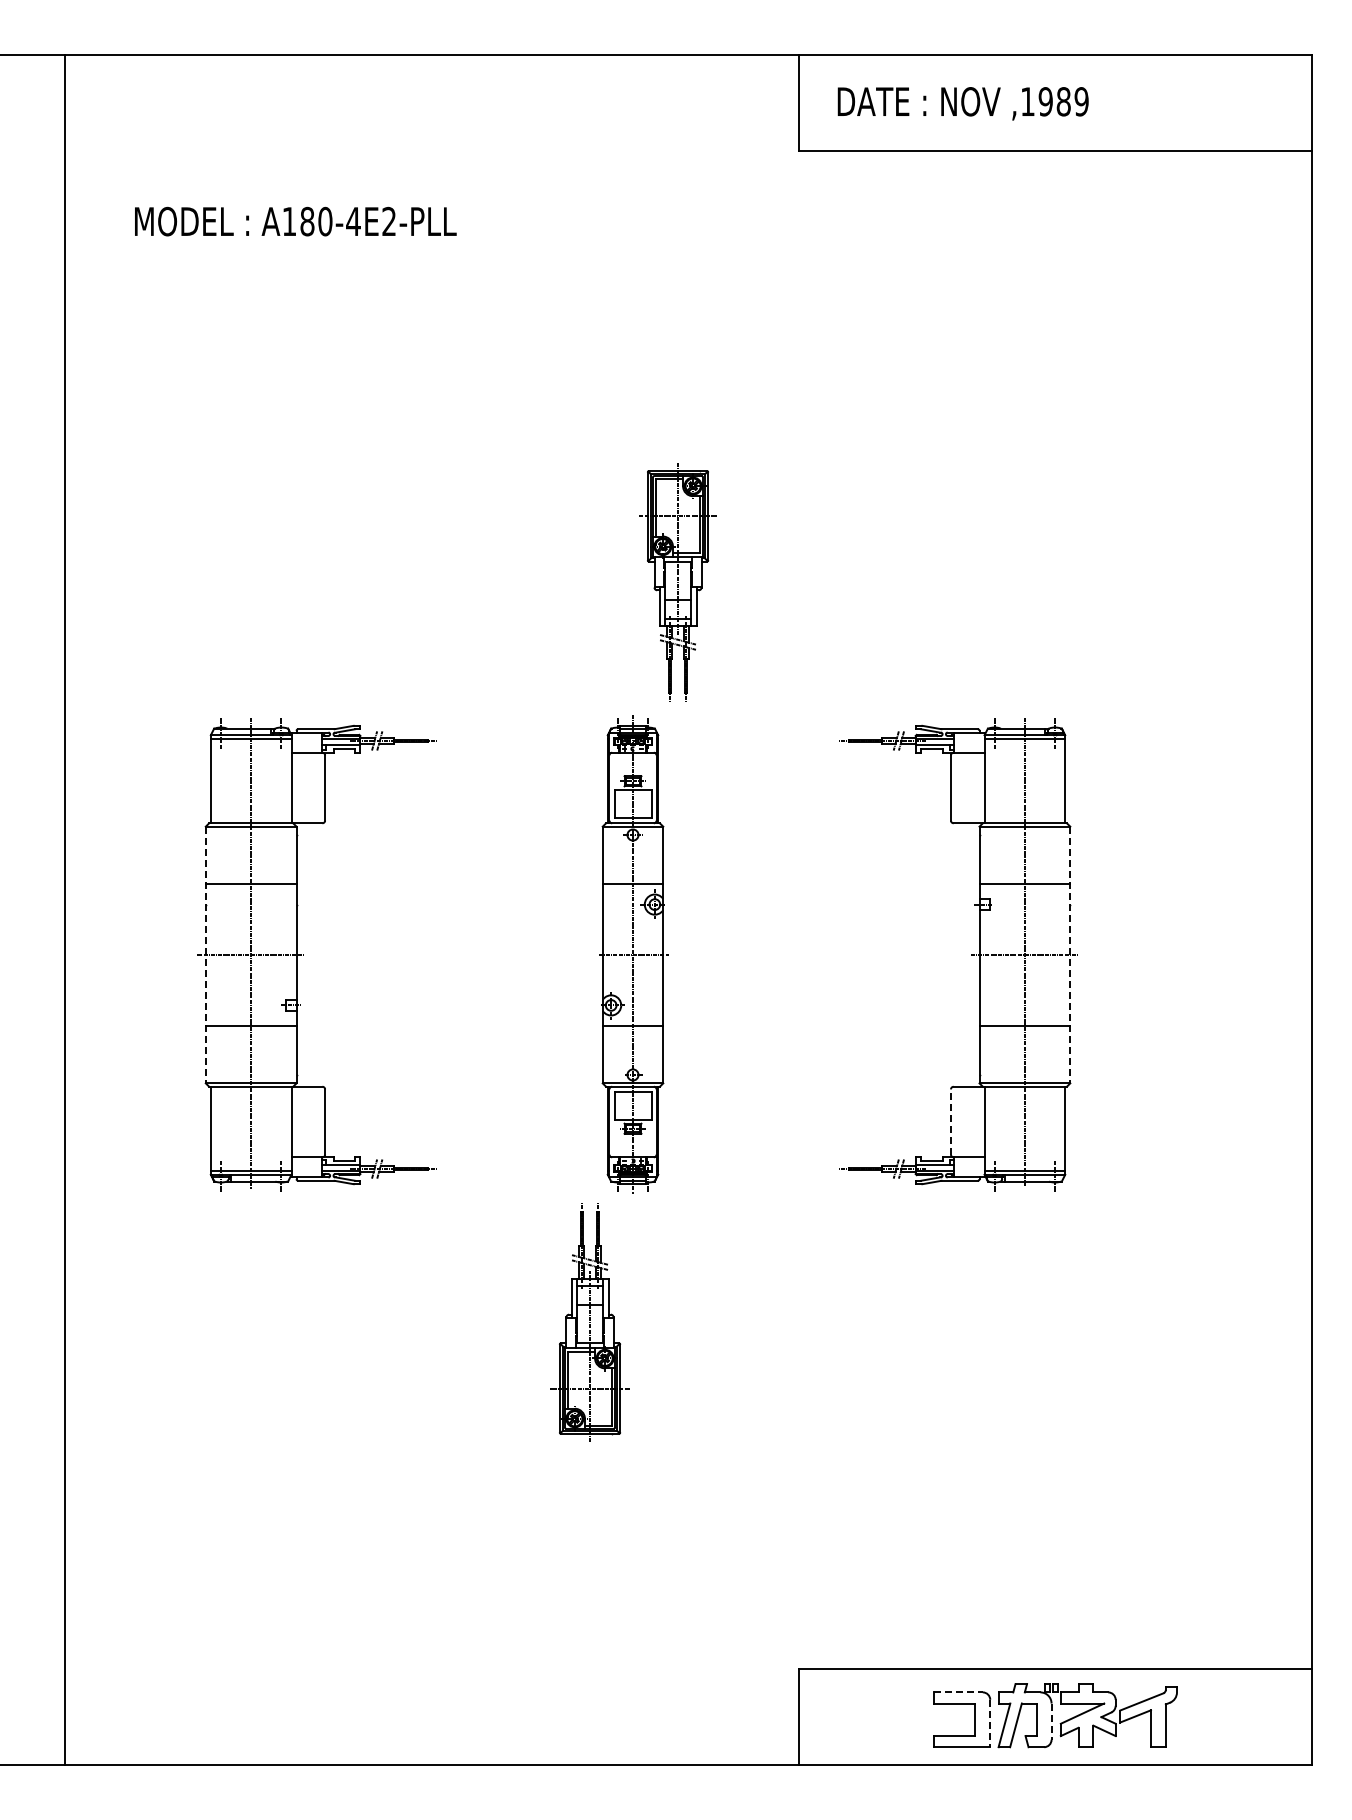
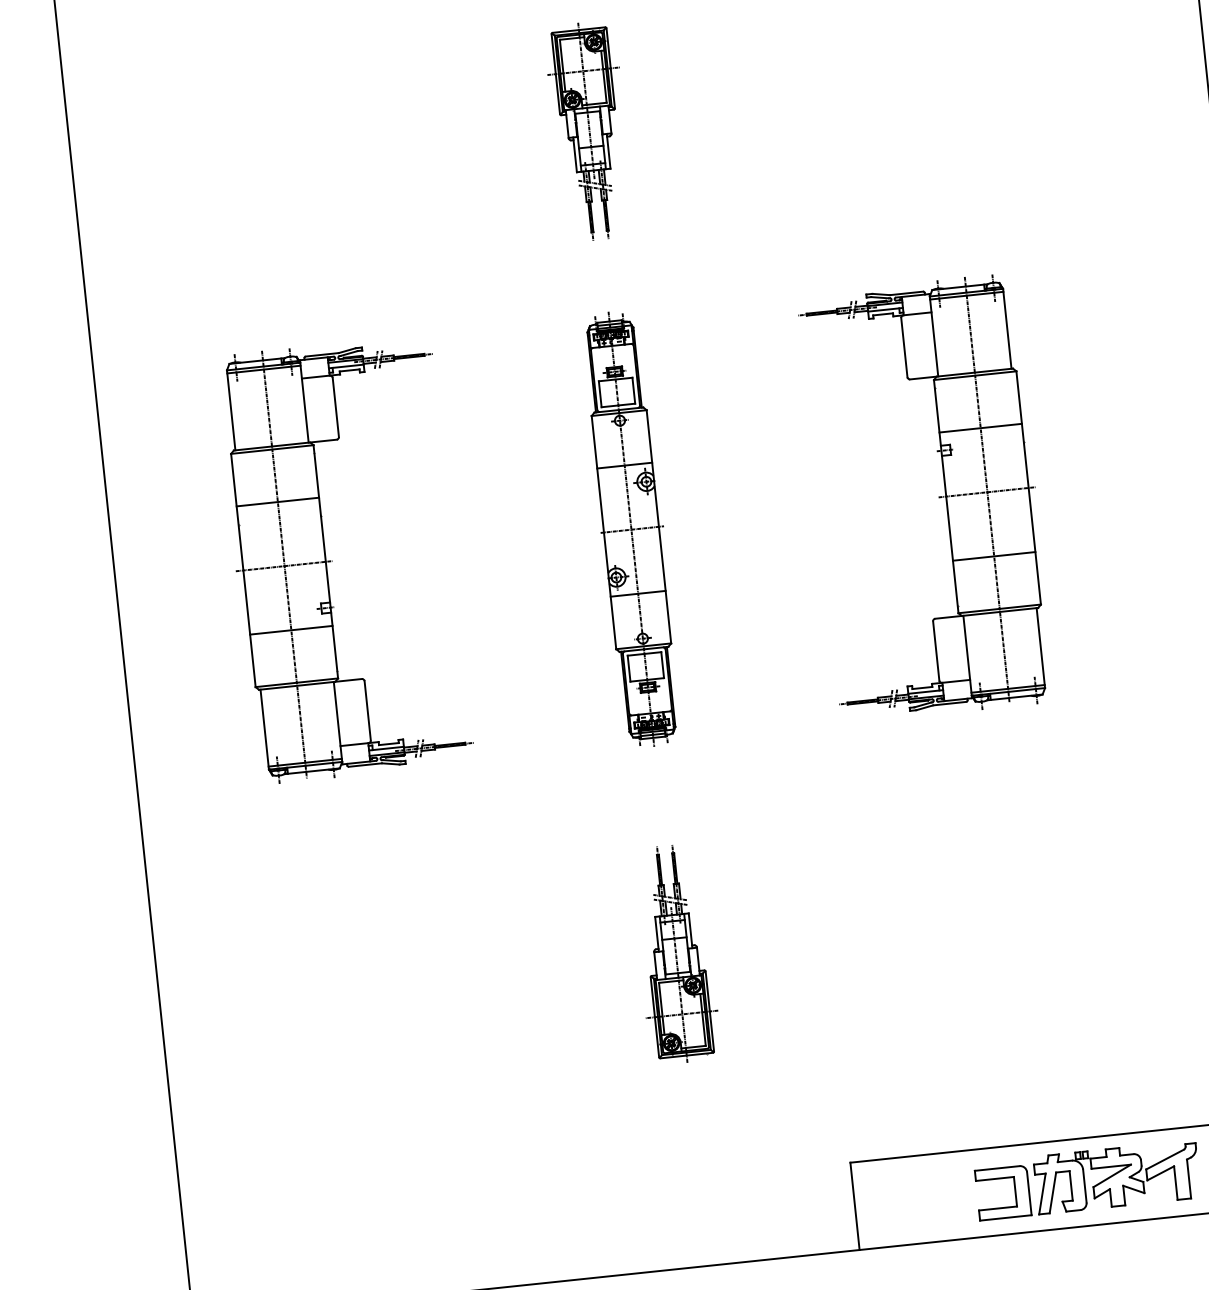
part: (677, 582) -> (589, 131), moved
line: (205, 955) -> (243, 570), dashed -> solid
line: (1070, 955) -> (1028, 488), dashed -> solid
line: (950, 1122) -> (935, 651), dashed -> solid
part: (589, 1322) -> (675, 954), moved
line: (958, 1692) -> (997, 1168), dashed -> solid
line: (1051, 1722) -> (1084, 1186), dashed -> solid
line: (990, 1723) -> (1029, 1193), dashed -> solid

